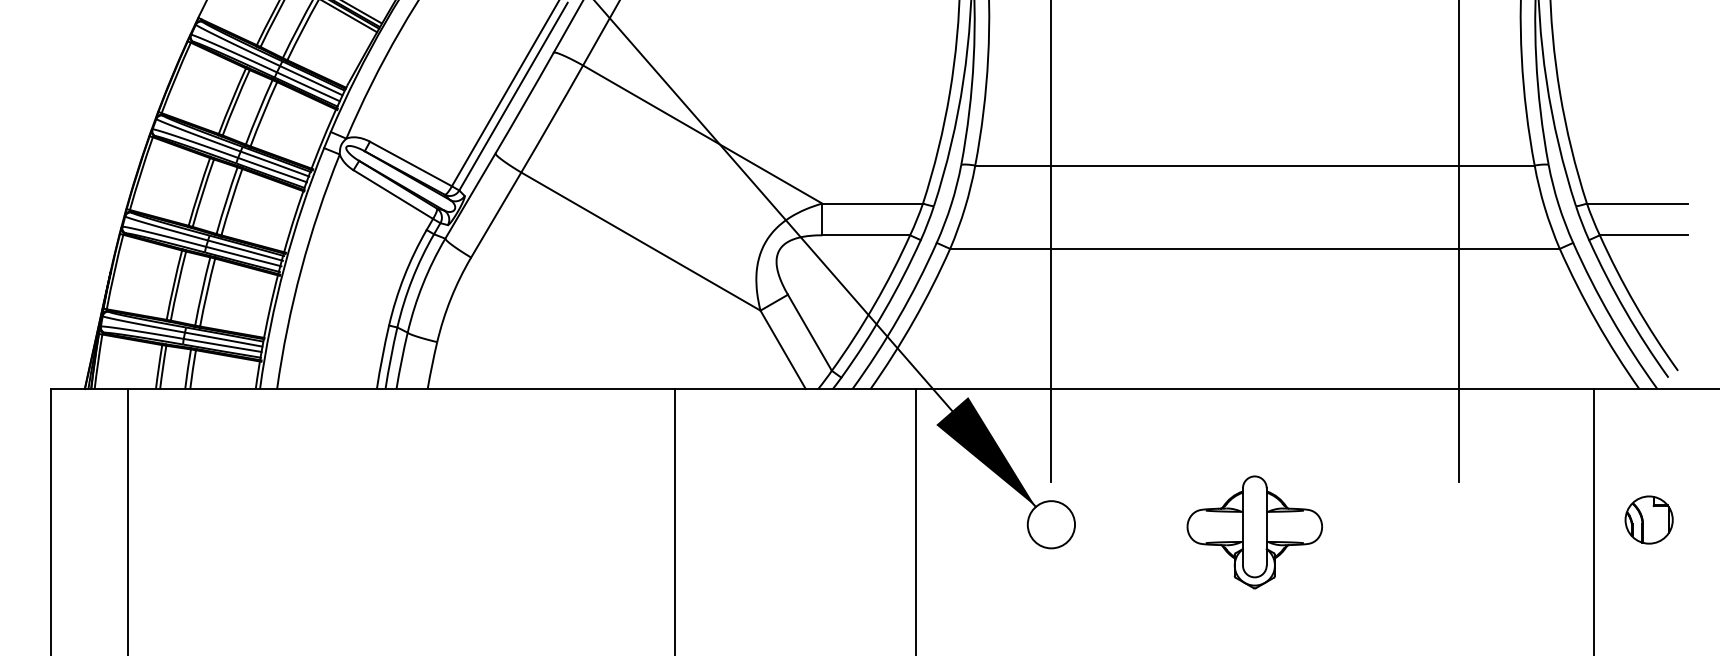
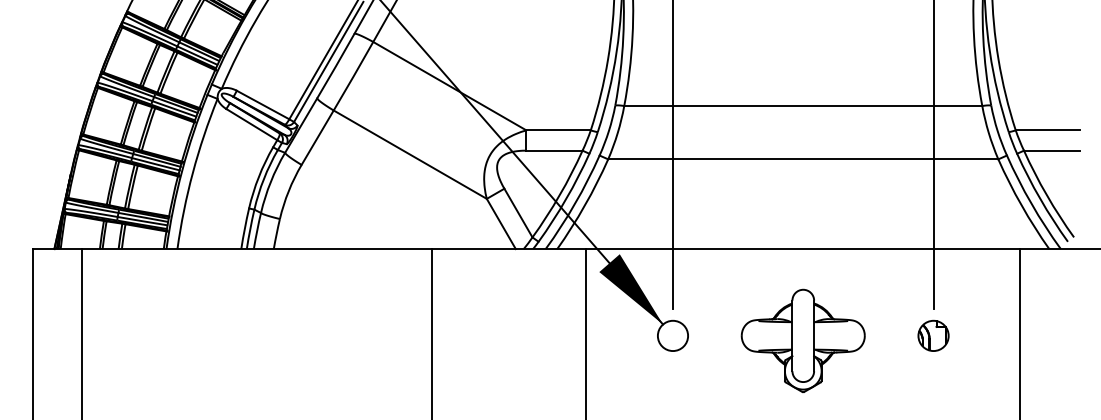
part: (1649, 519) -> (933, 335), moved
part: (1253, 531) -> (802, 340), size x1.43

